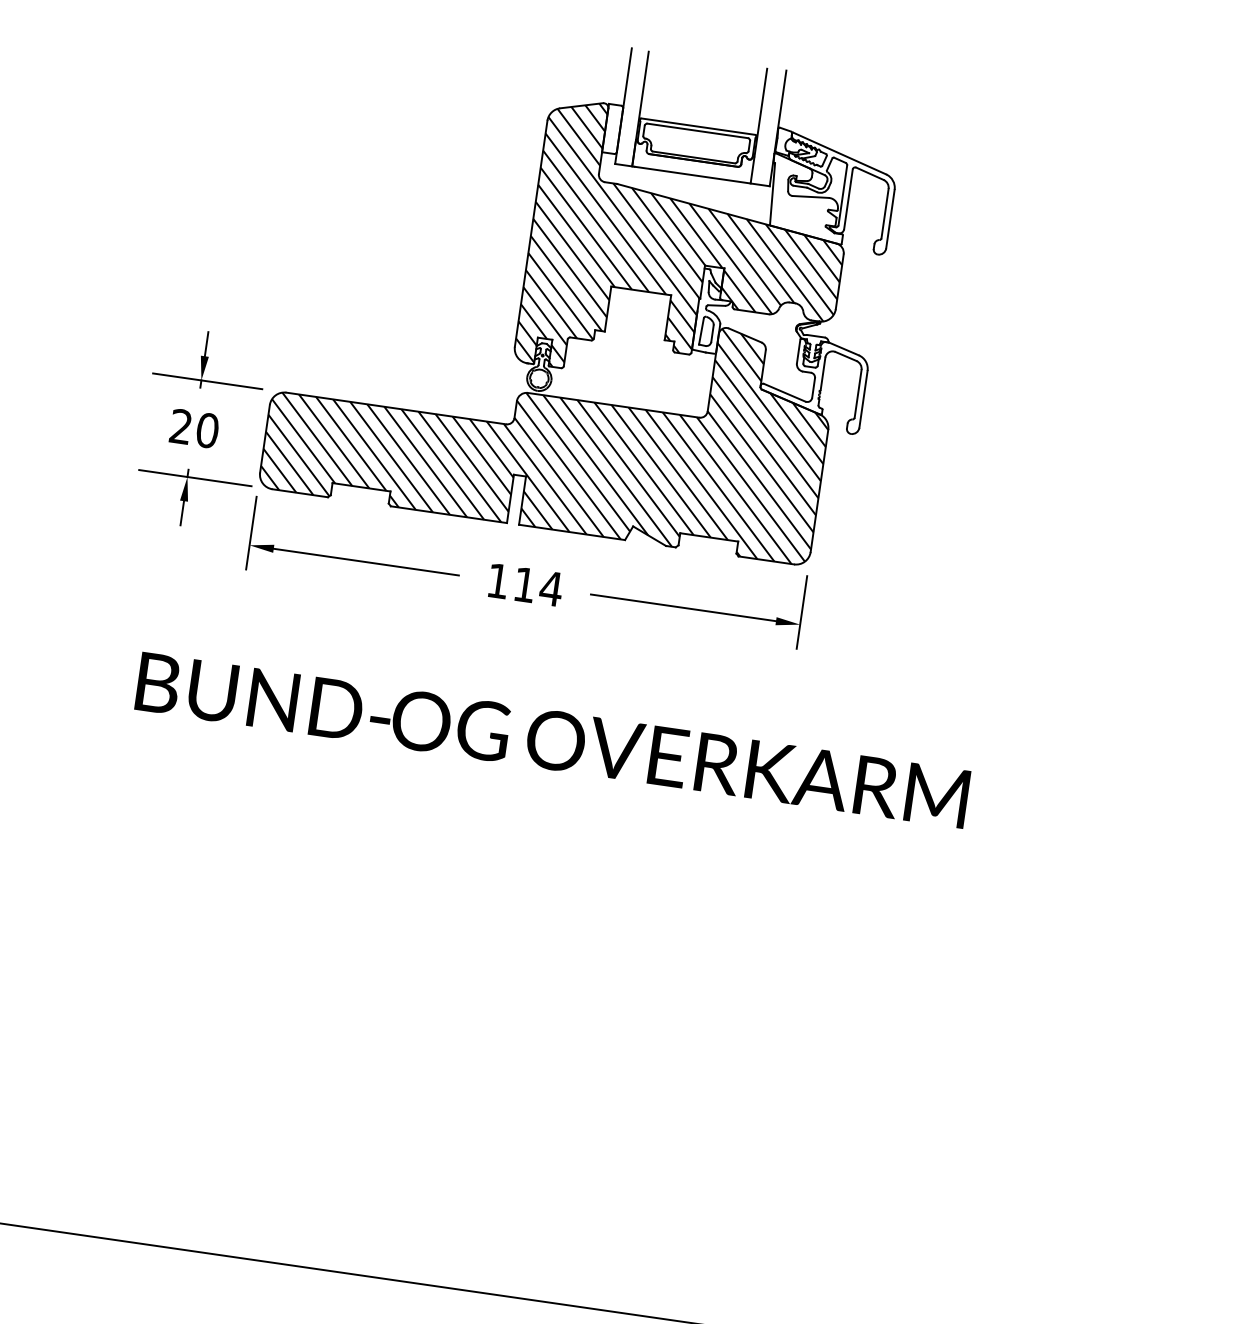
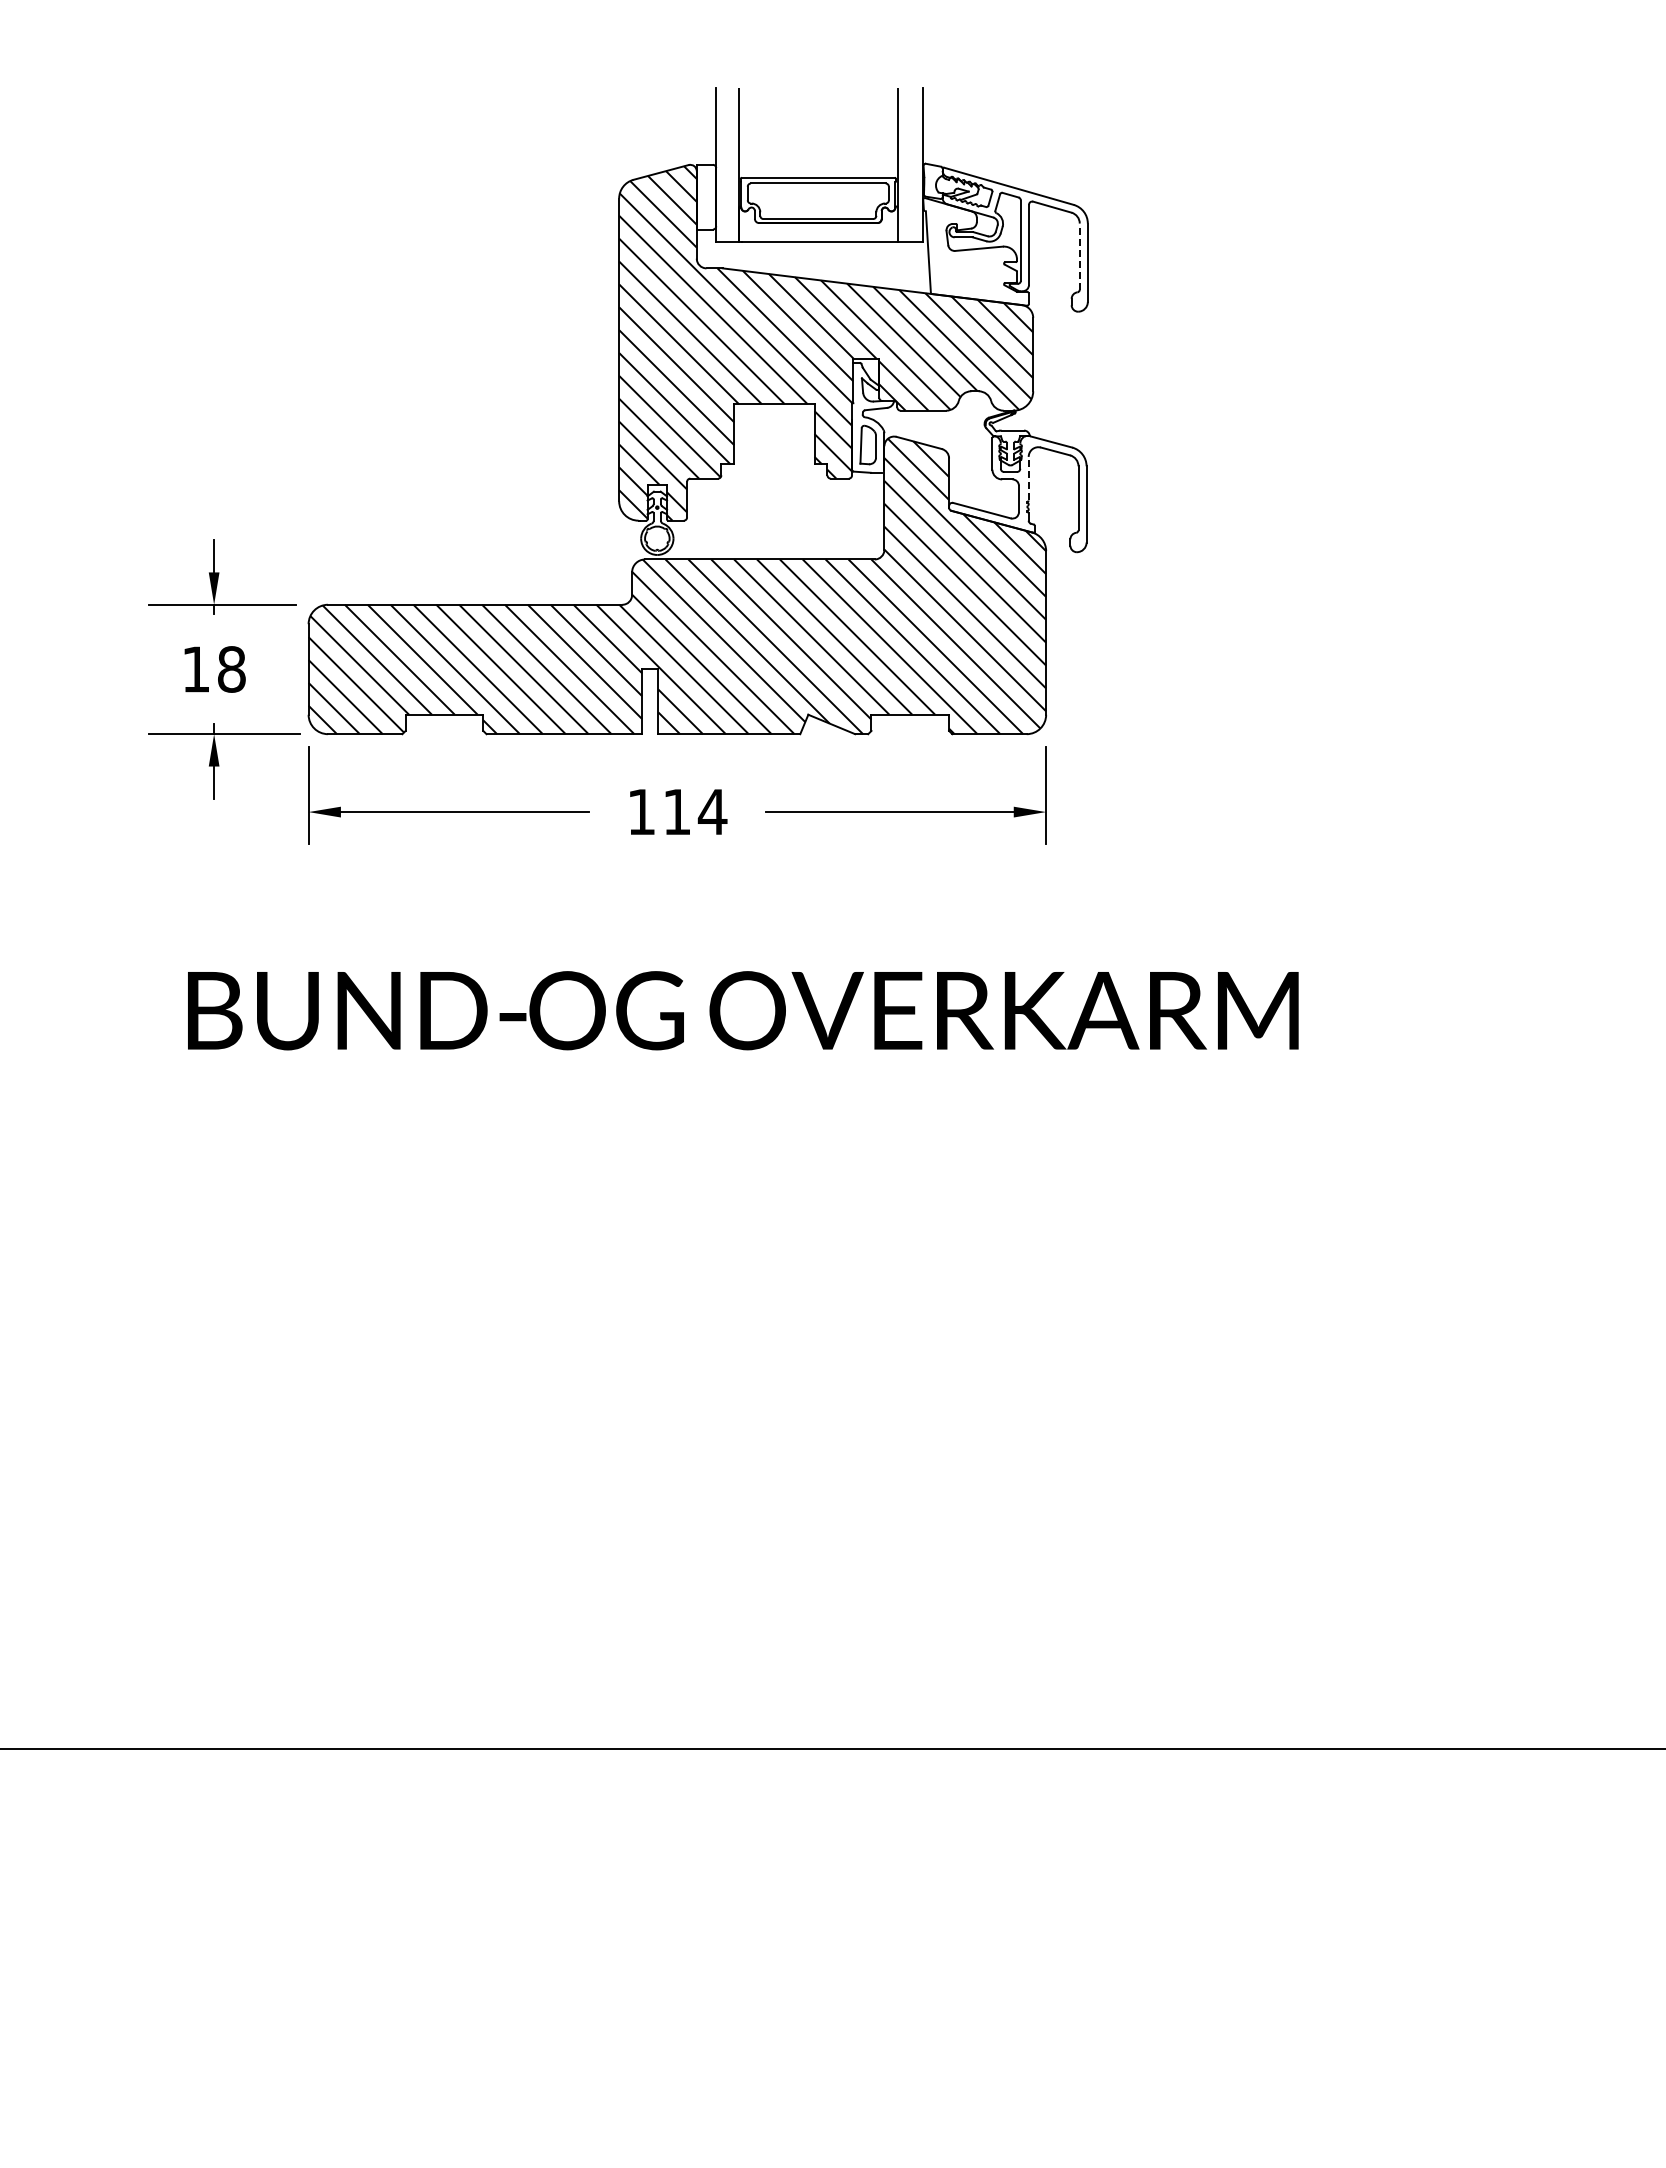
line: (884, 213) -> (1079, 256), solid -> dashed
line: (822, 373) -> (1028, 478), solid -> dashed
text: (193, 428) -> (213, 669), 20 -> 18

